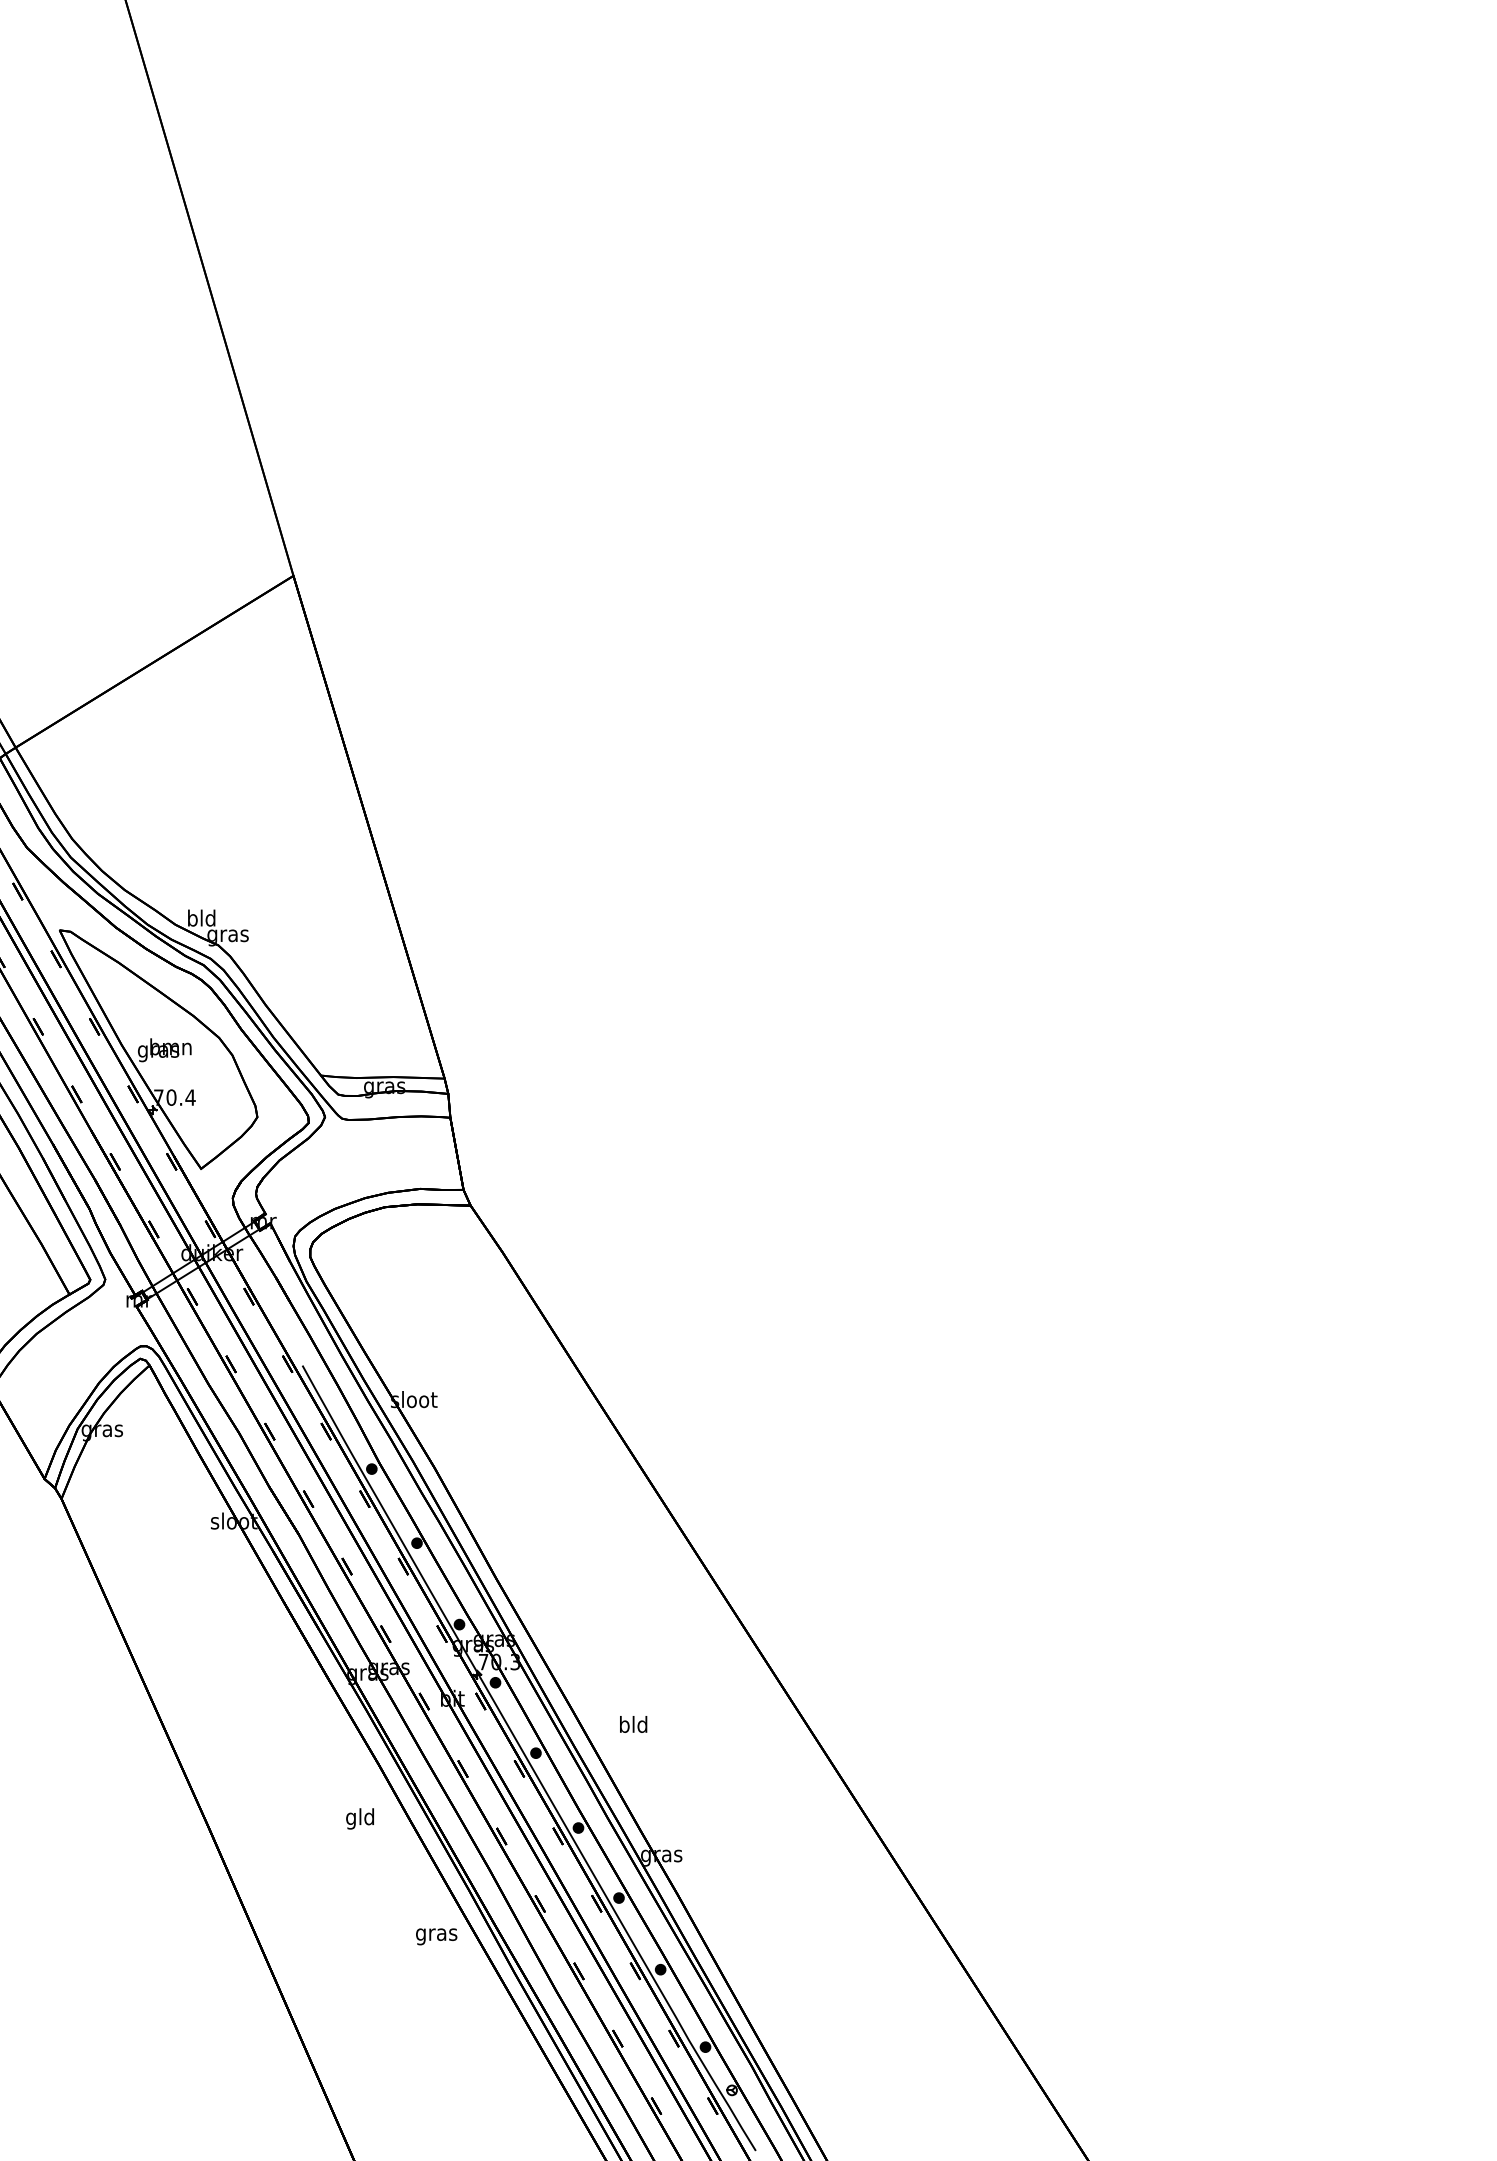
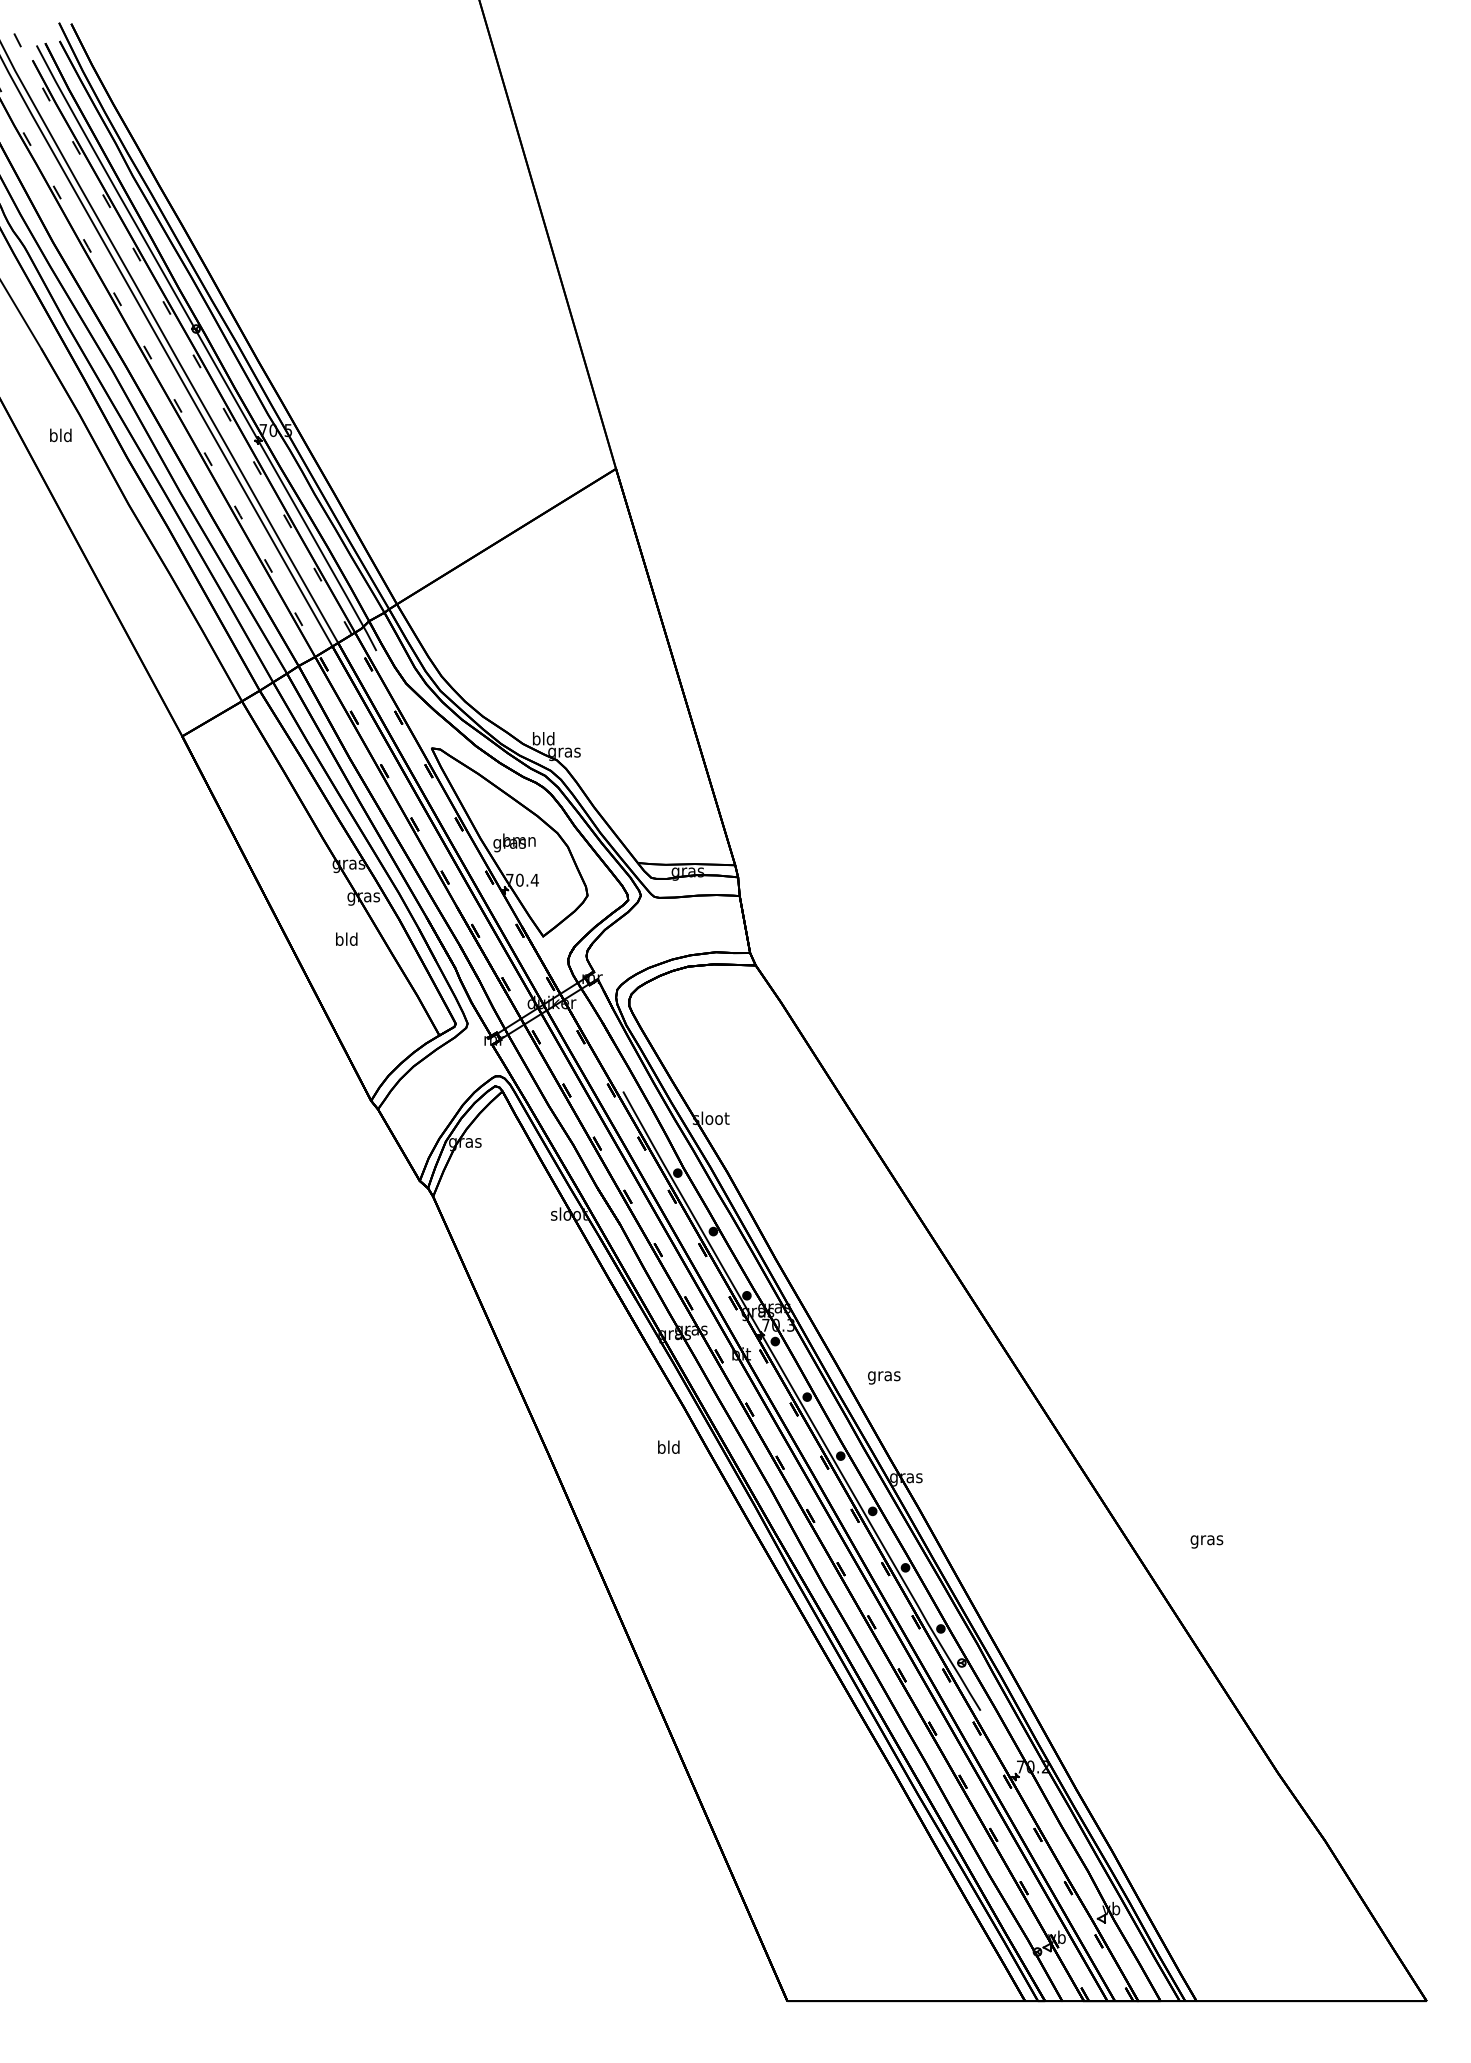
text: (633, 1725) -> (884, 1375), bld -> gras
text: (351, 1818) -> (661, 1448), gld -> bld
text: (436, 1936) -> (1206, 1541), moved

